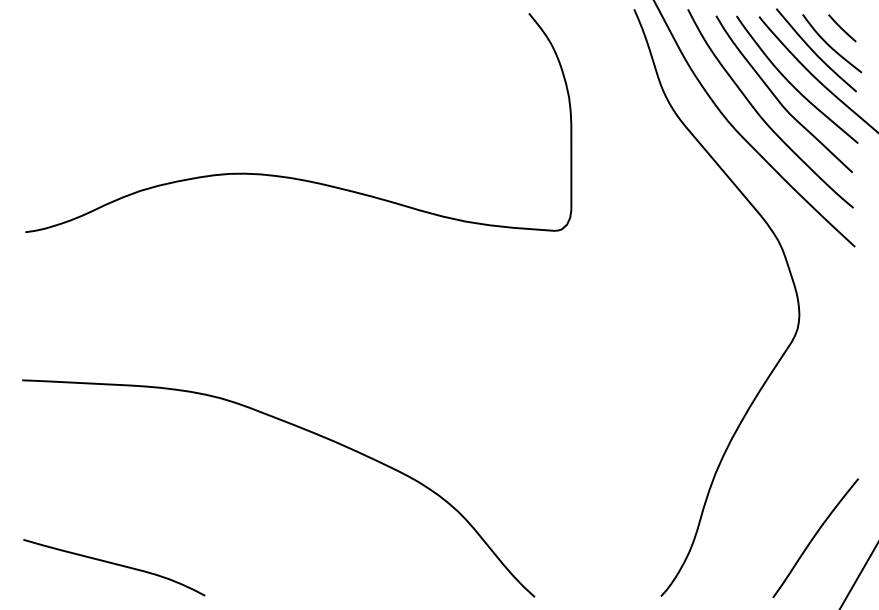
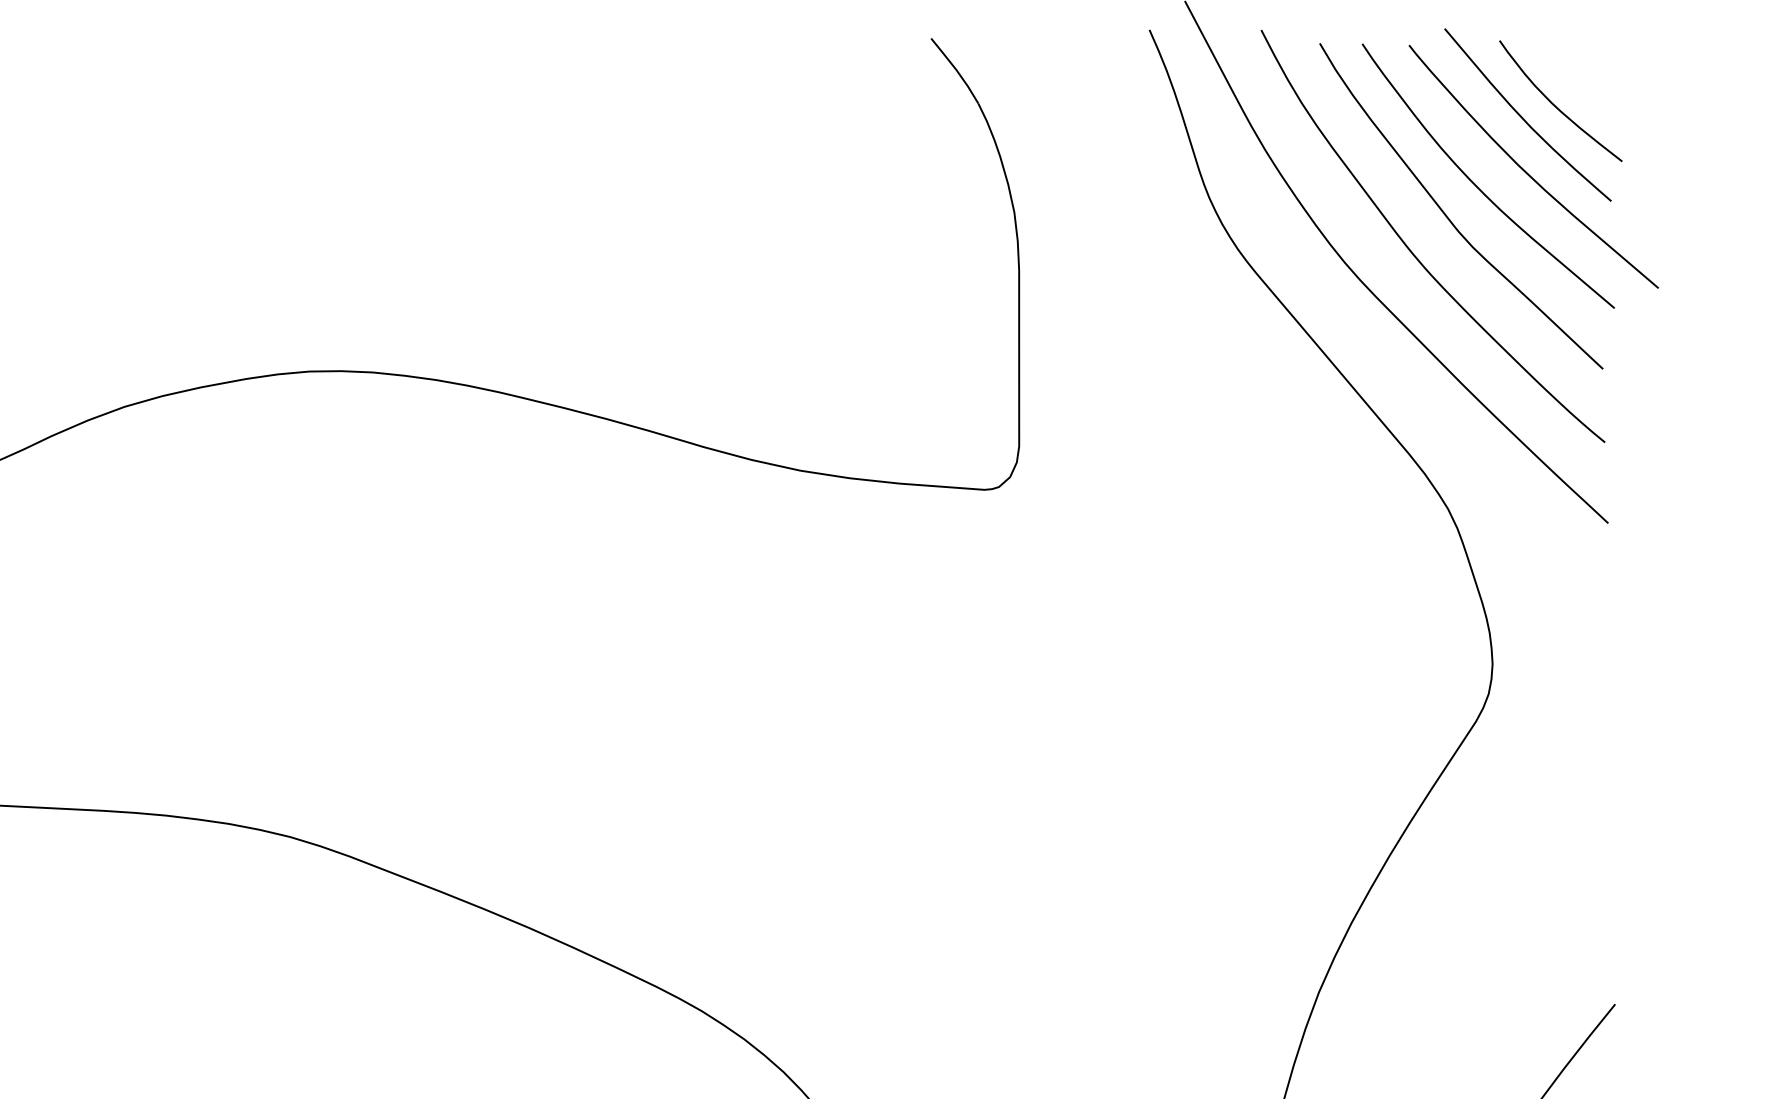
line: (842, 28) -> (1582, 69), removed

